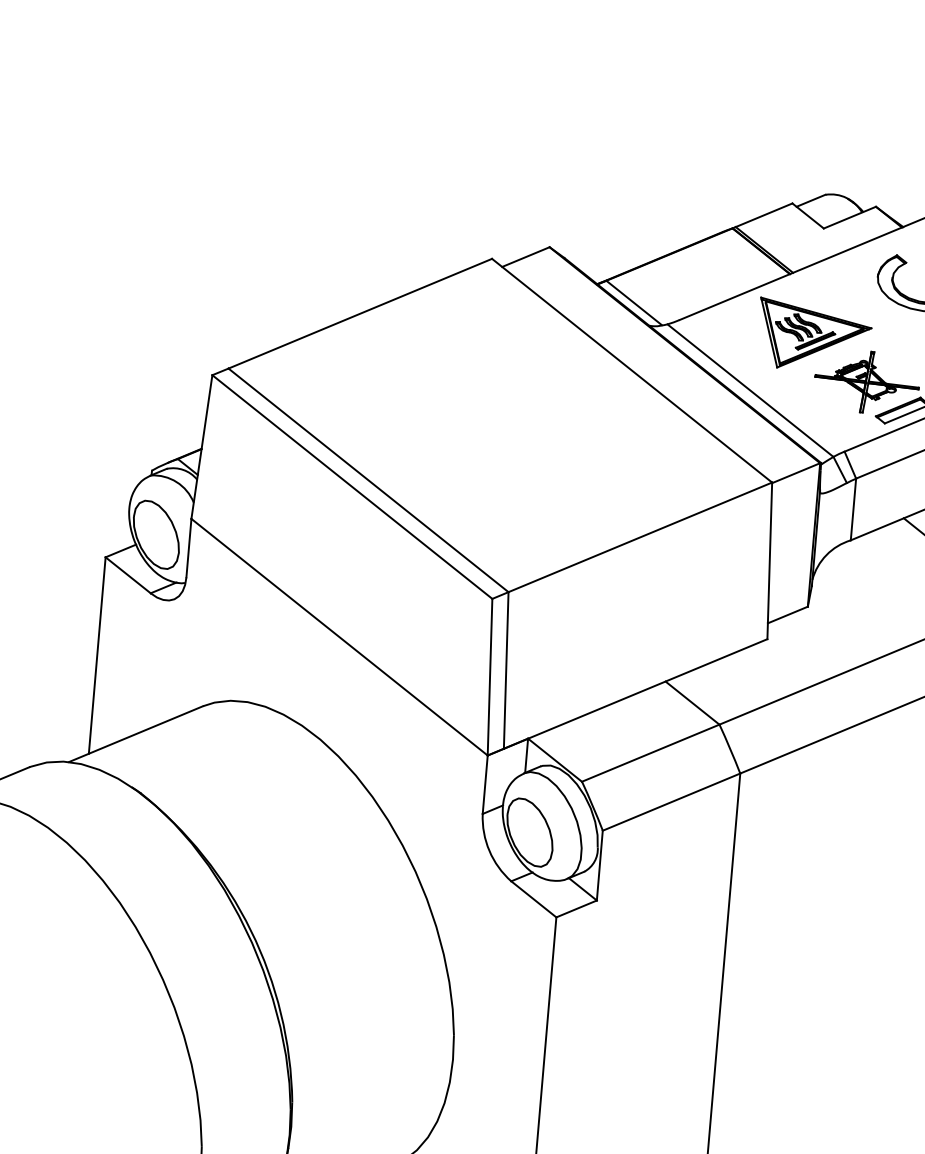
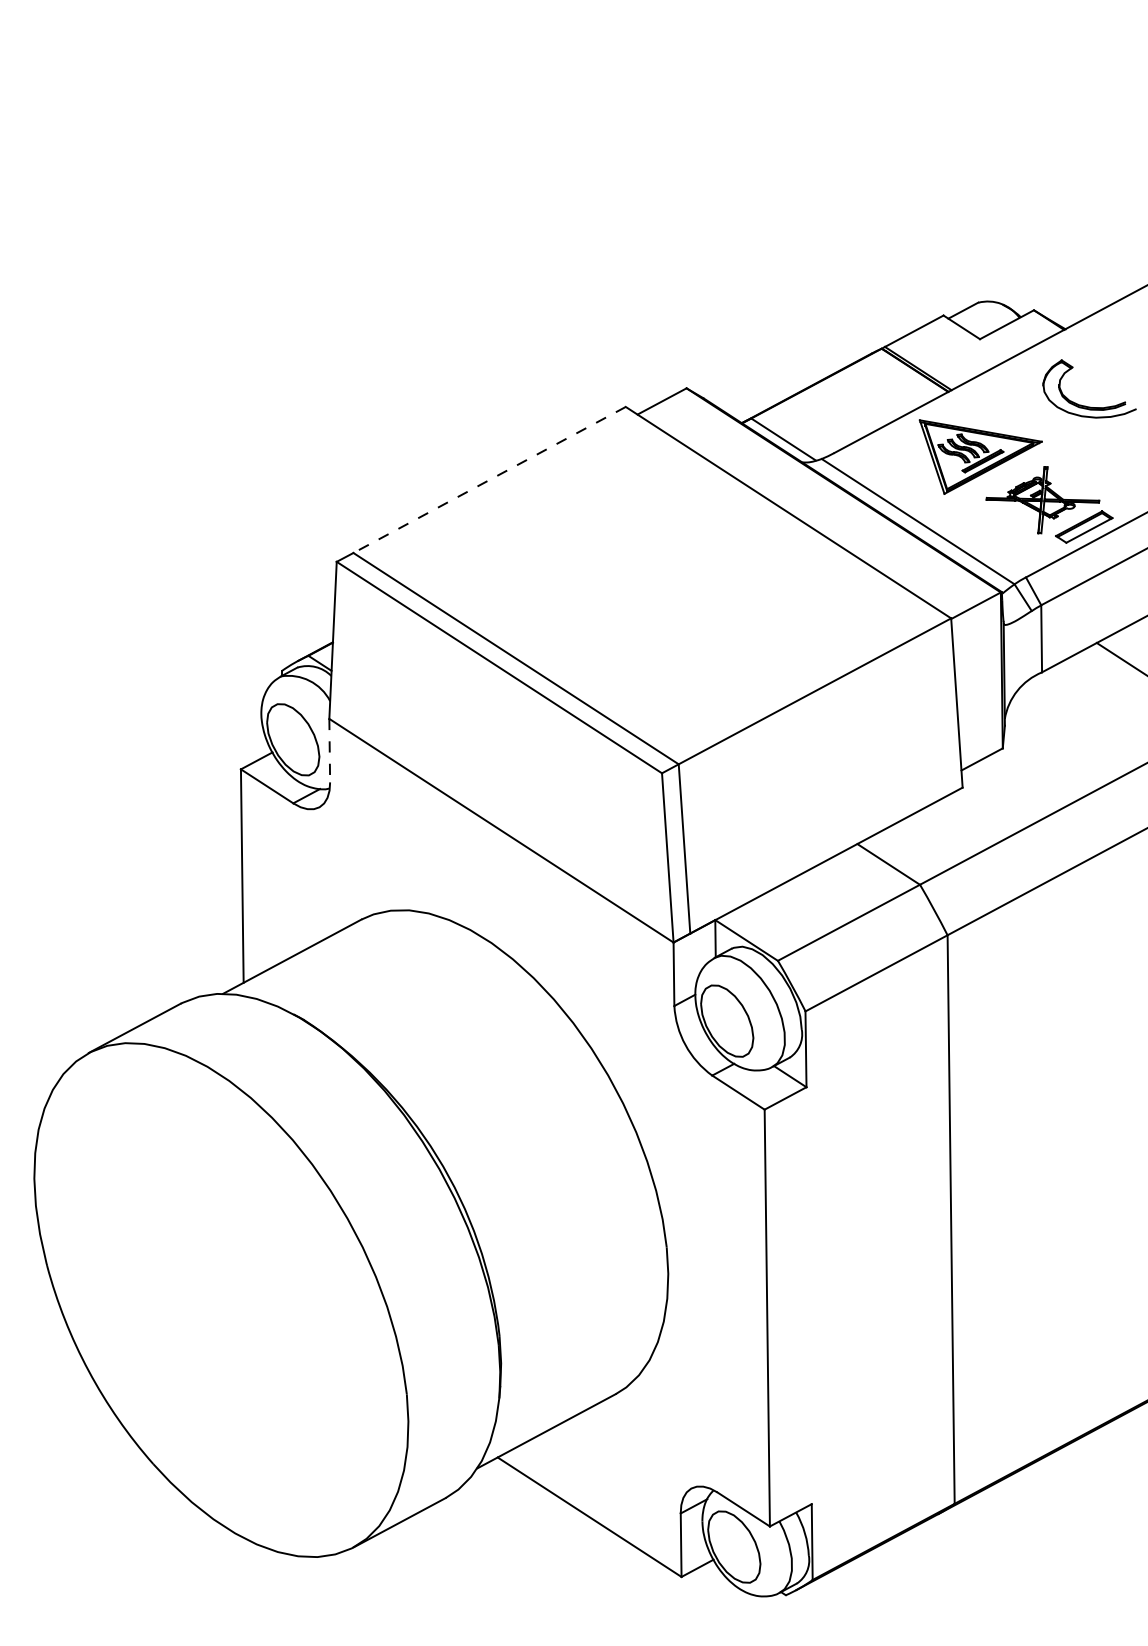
line: (360, 313) -> (489, 479), solid -> dashed
line: (188, 547) -> (329, 750), solid -> dashed

